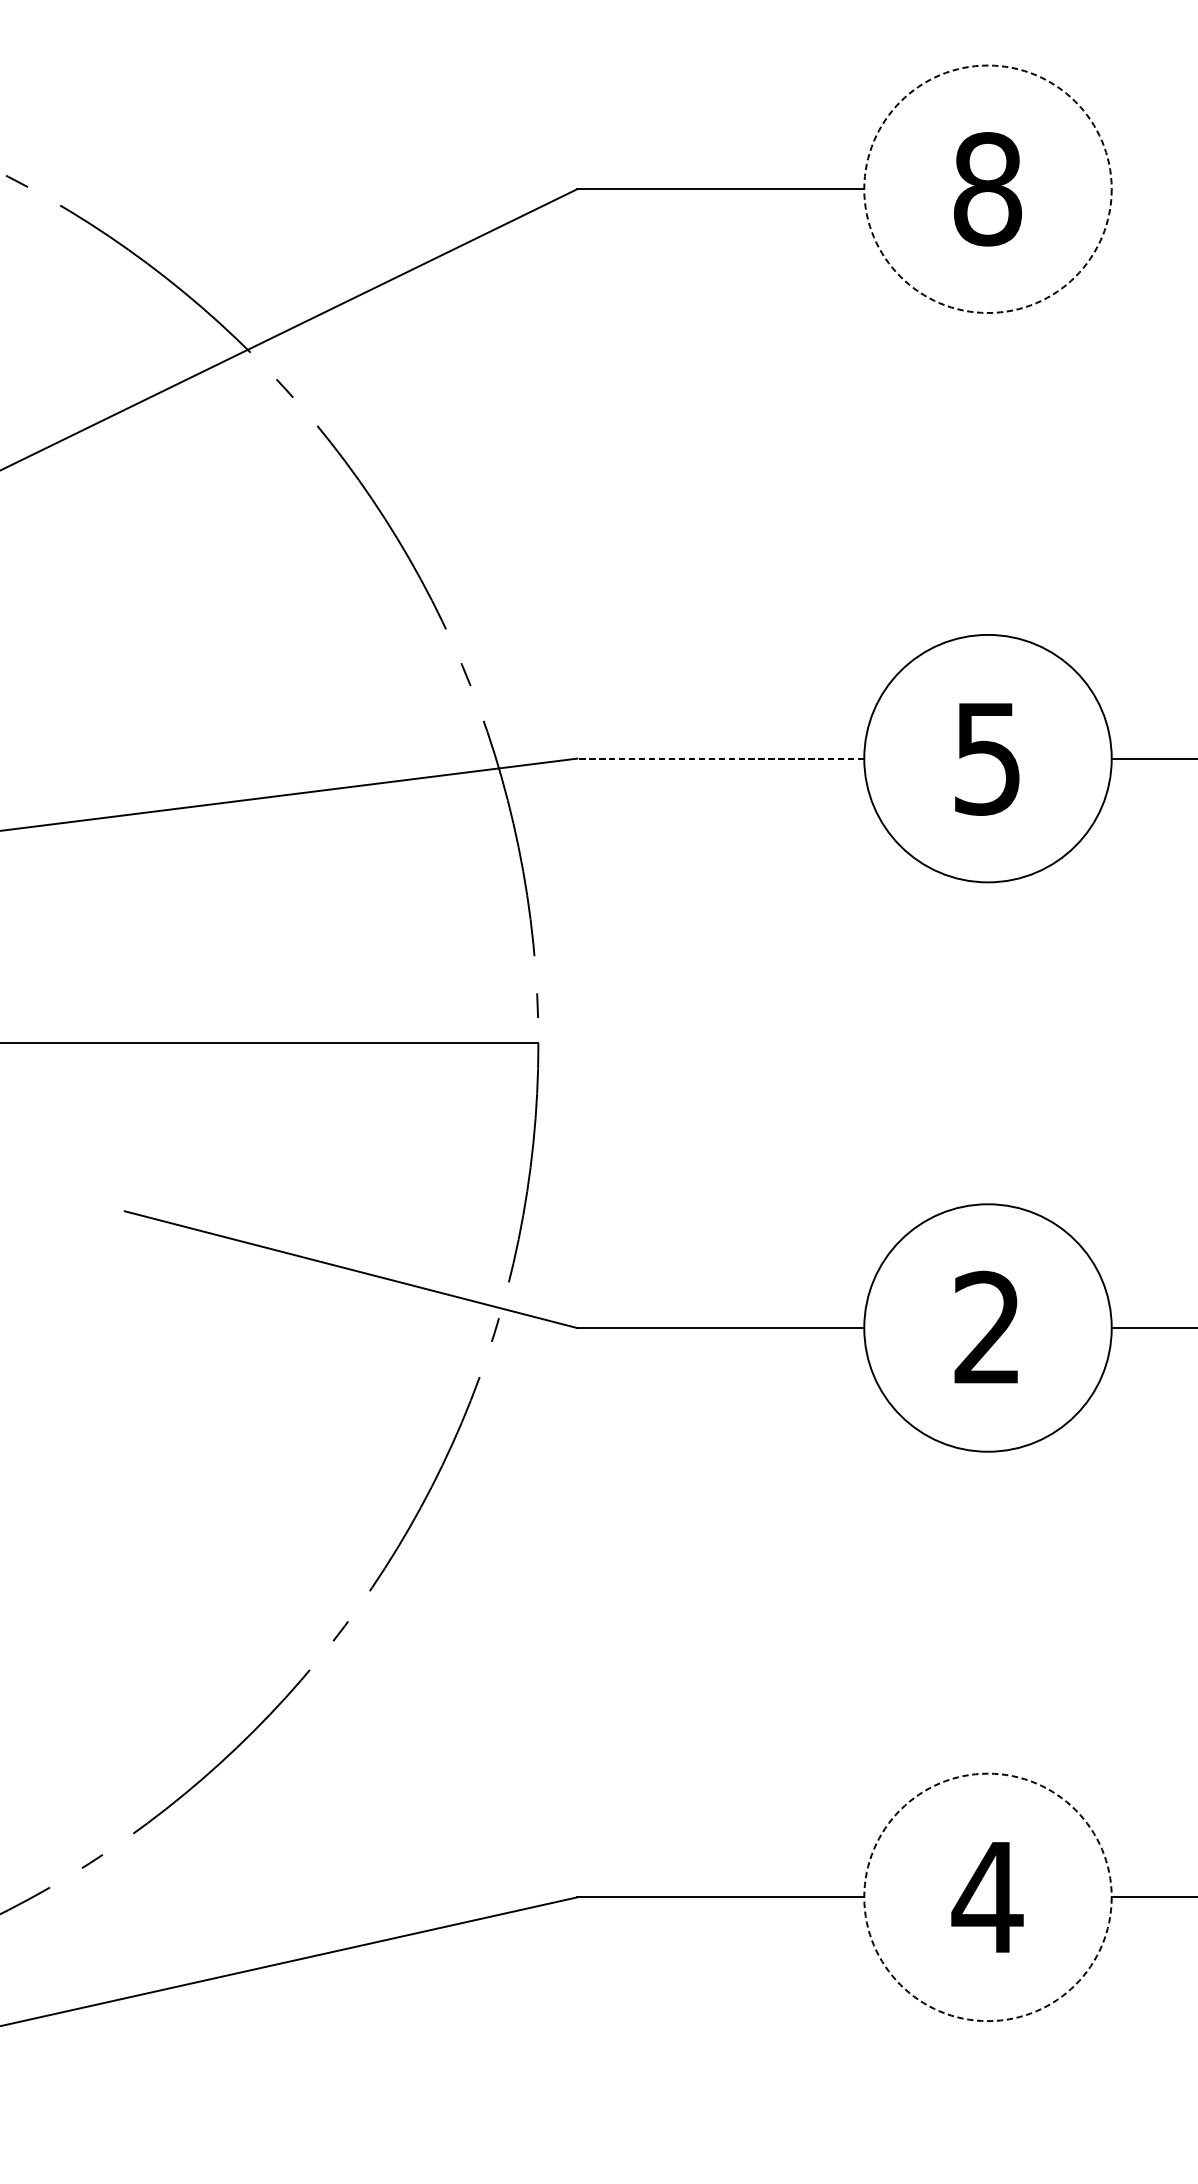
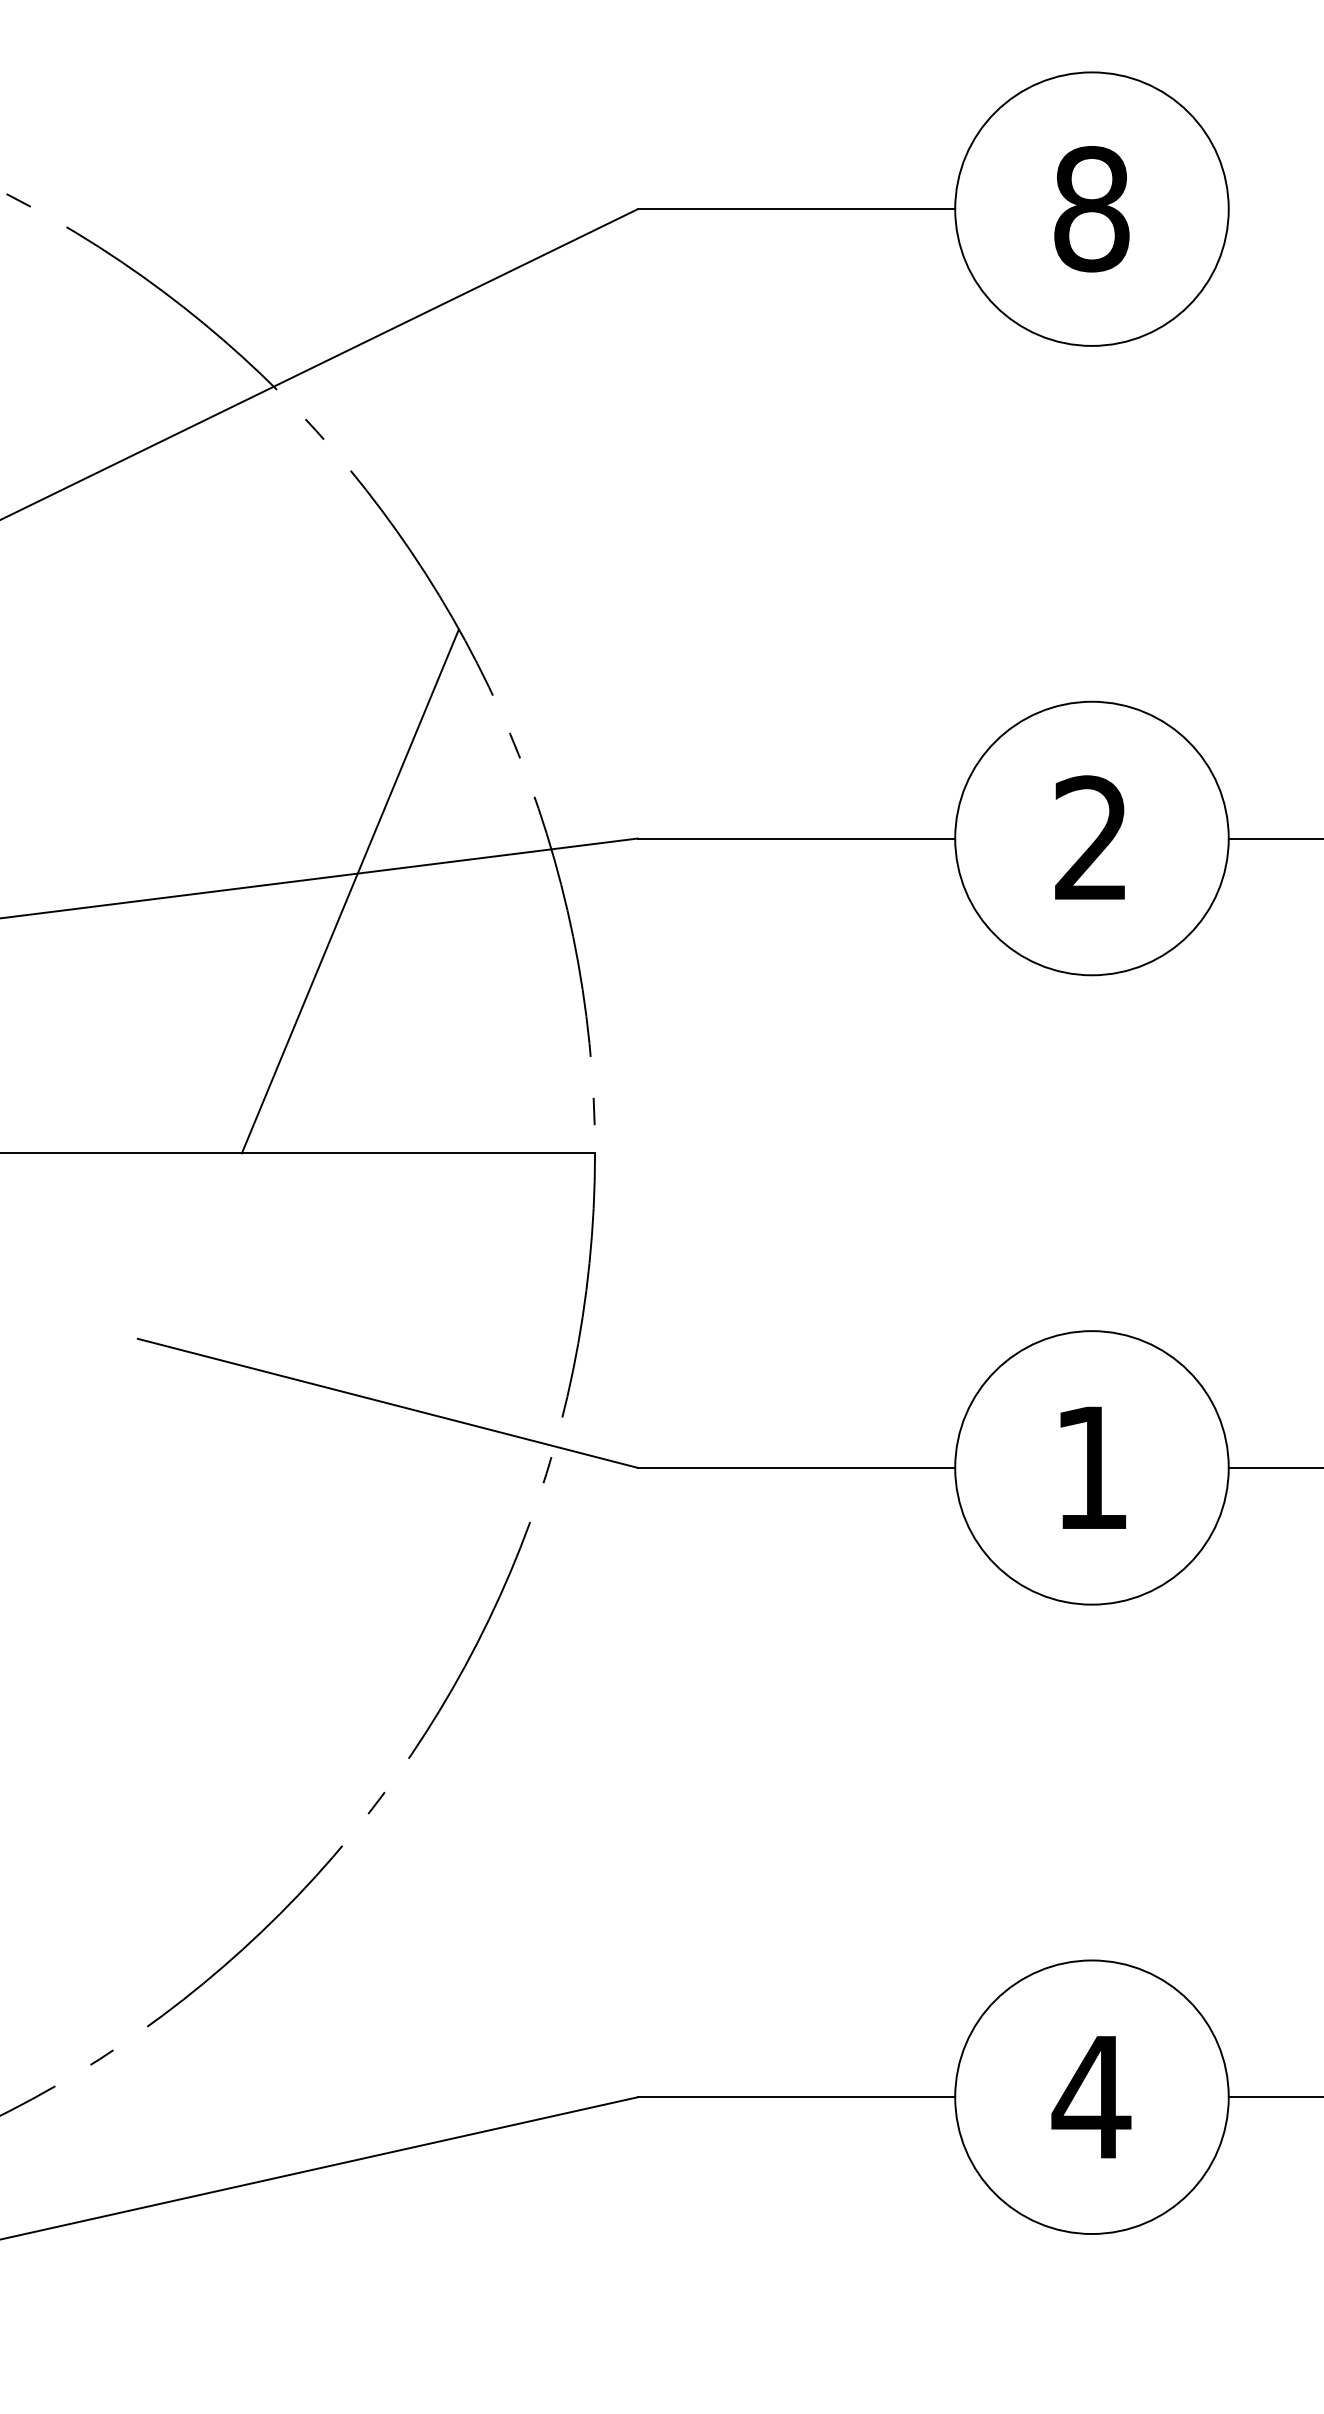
circle: (987, 188) -> (1091, 208), dashed -> solid
line: (720, 758) -> (796, 838), dashed -> solid
text: (986, 758) -> (1090, 838), 5 -> 2
line: (316, 806) -> (349, 891), added
text: (986, 1326) -> (1090, 1466), 2 -> 1
circle: (987, 1897) -> (1091, 2097), dashed -> solid

